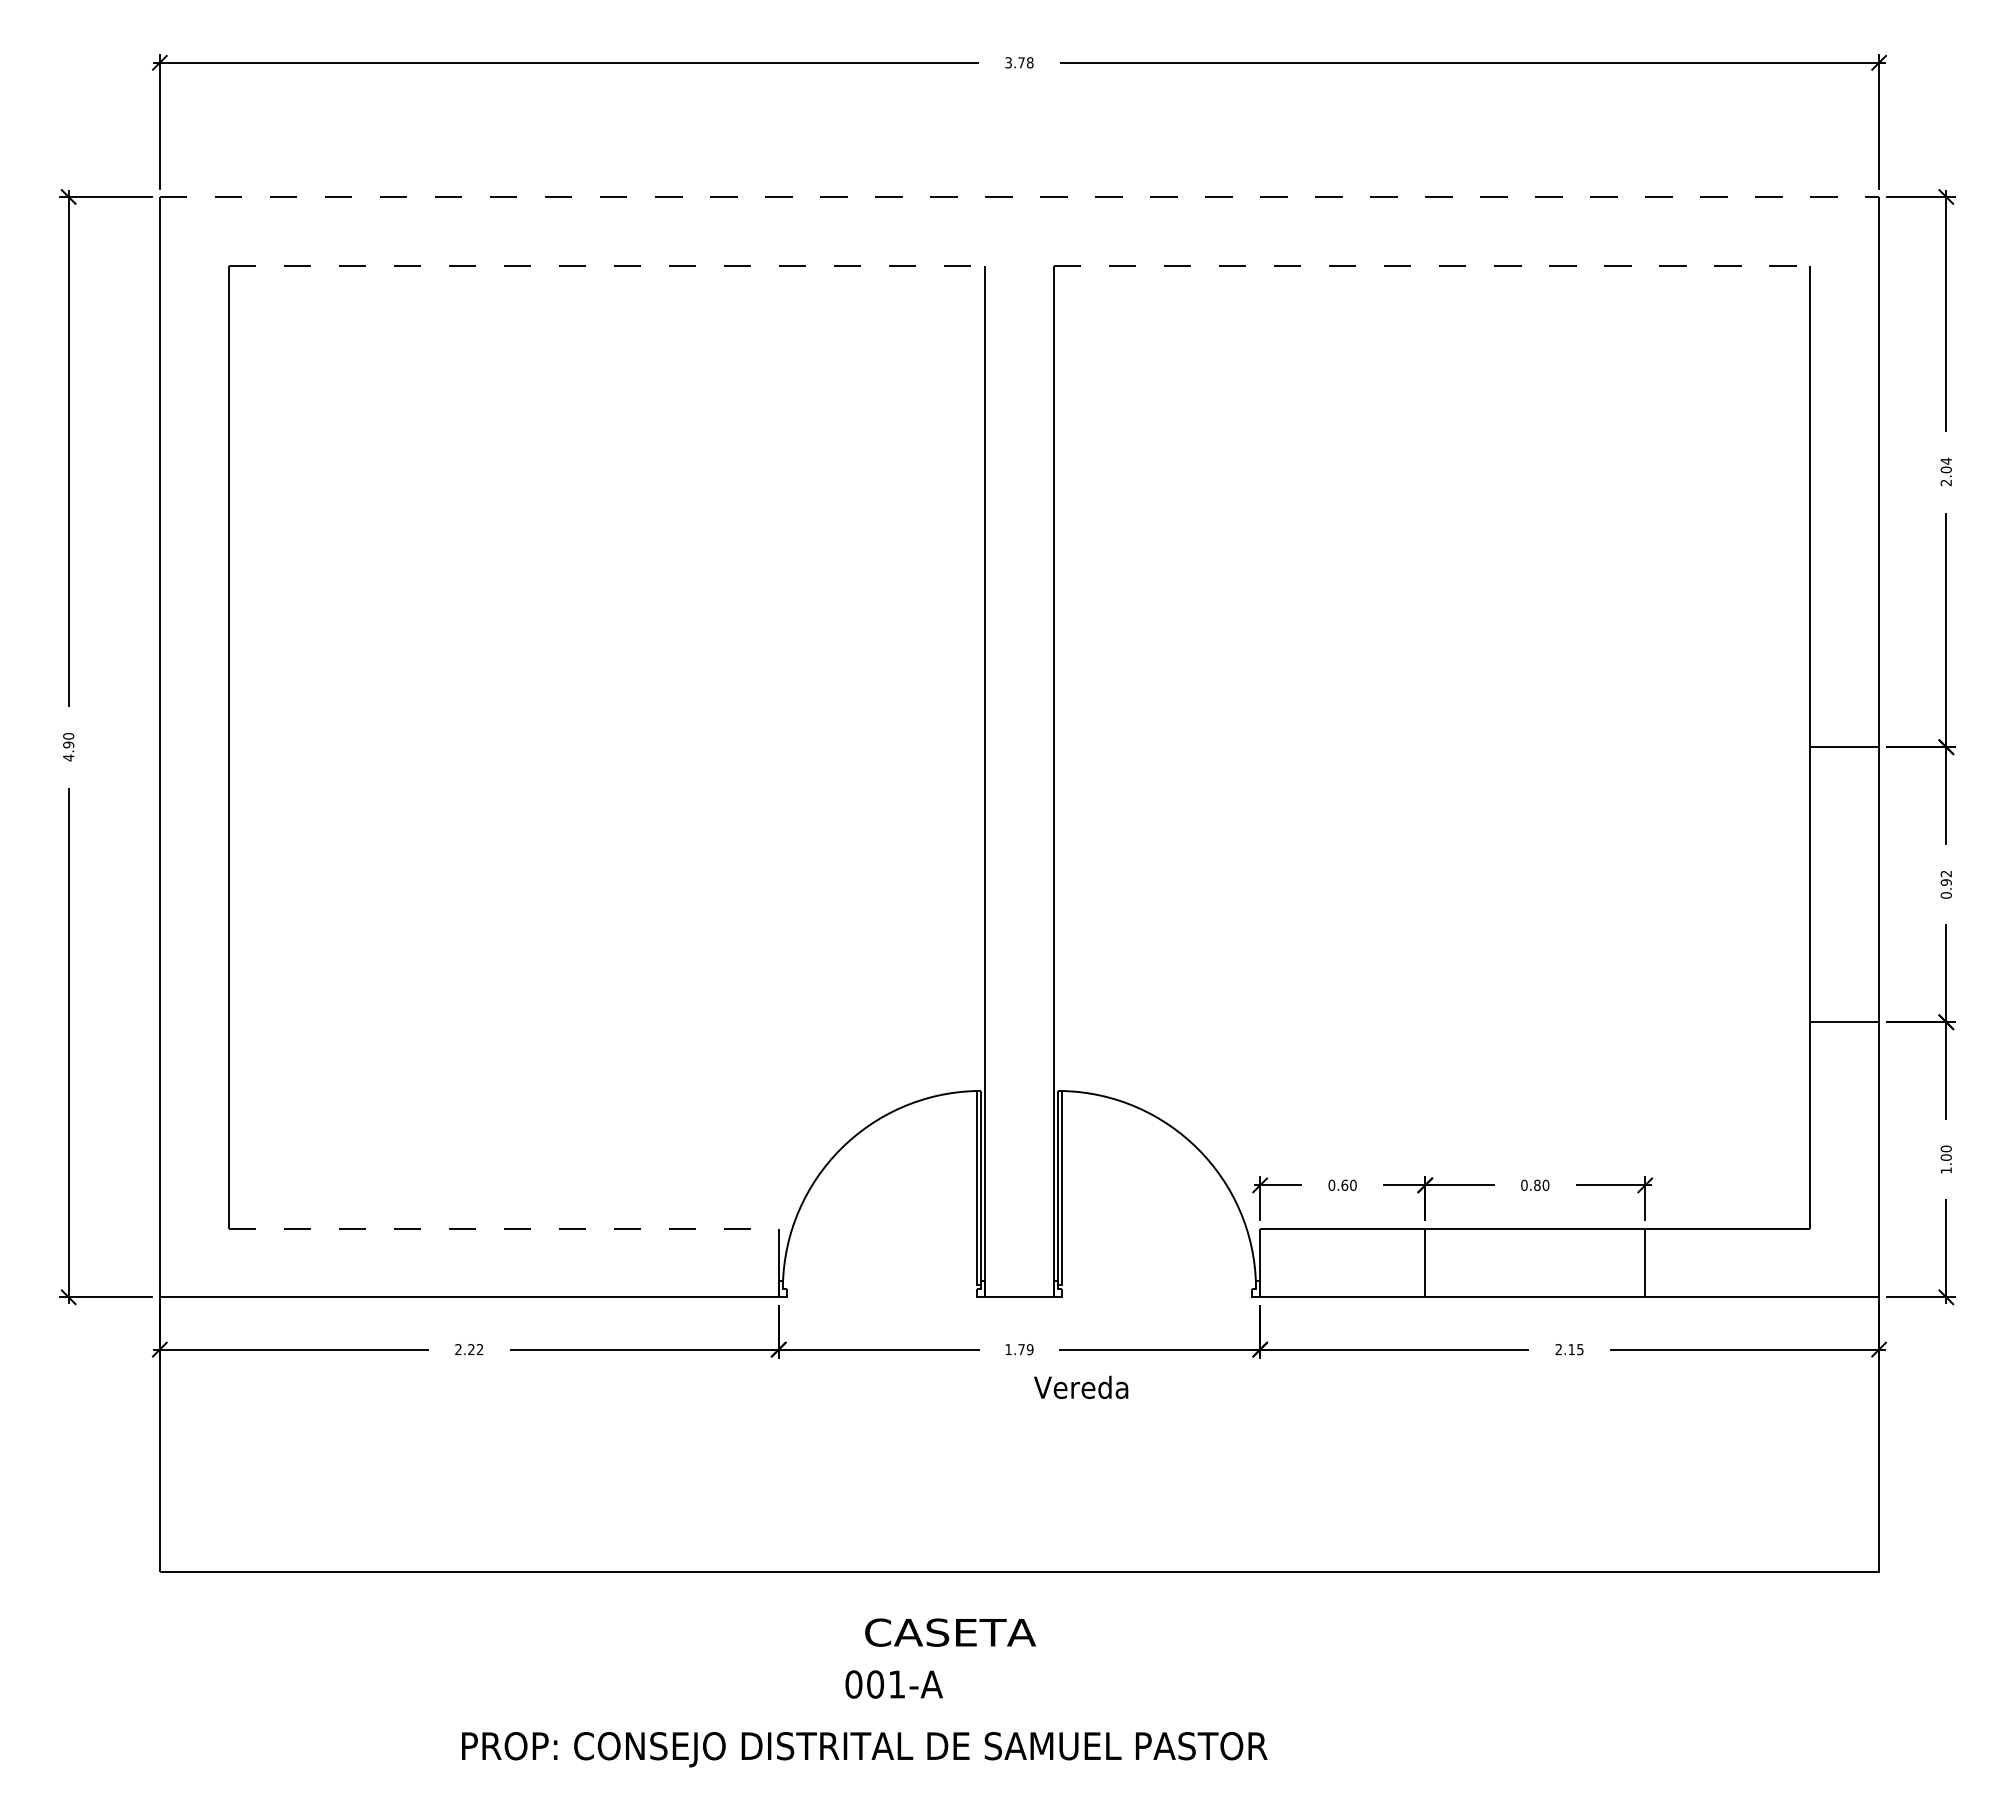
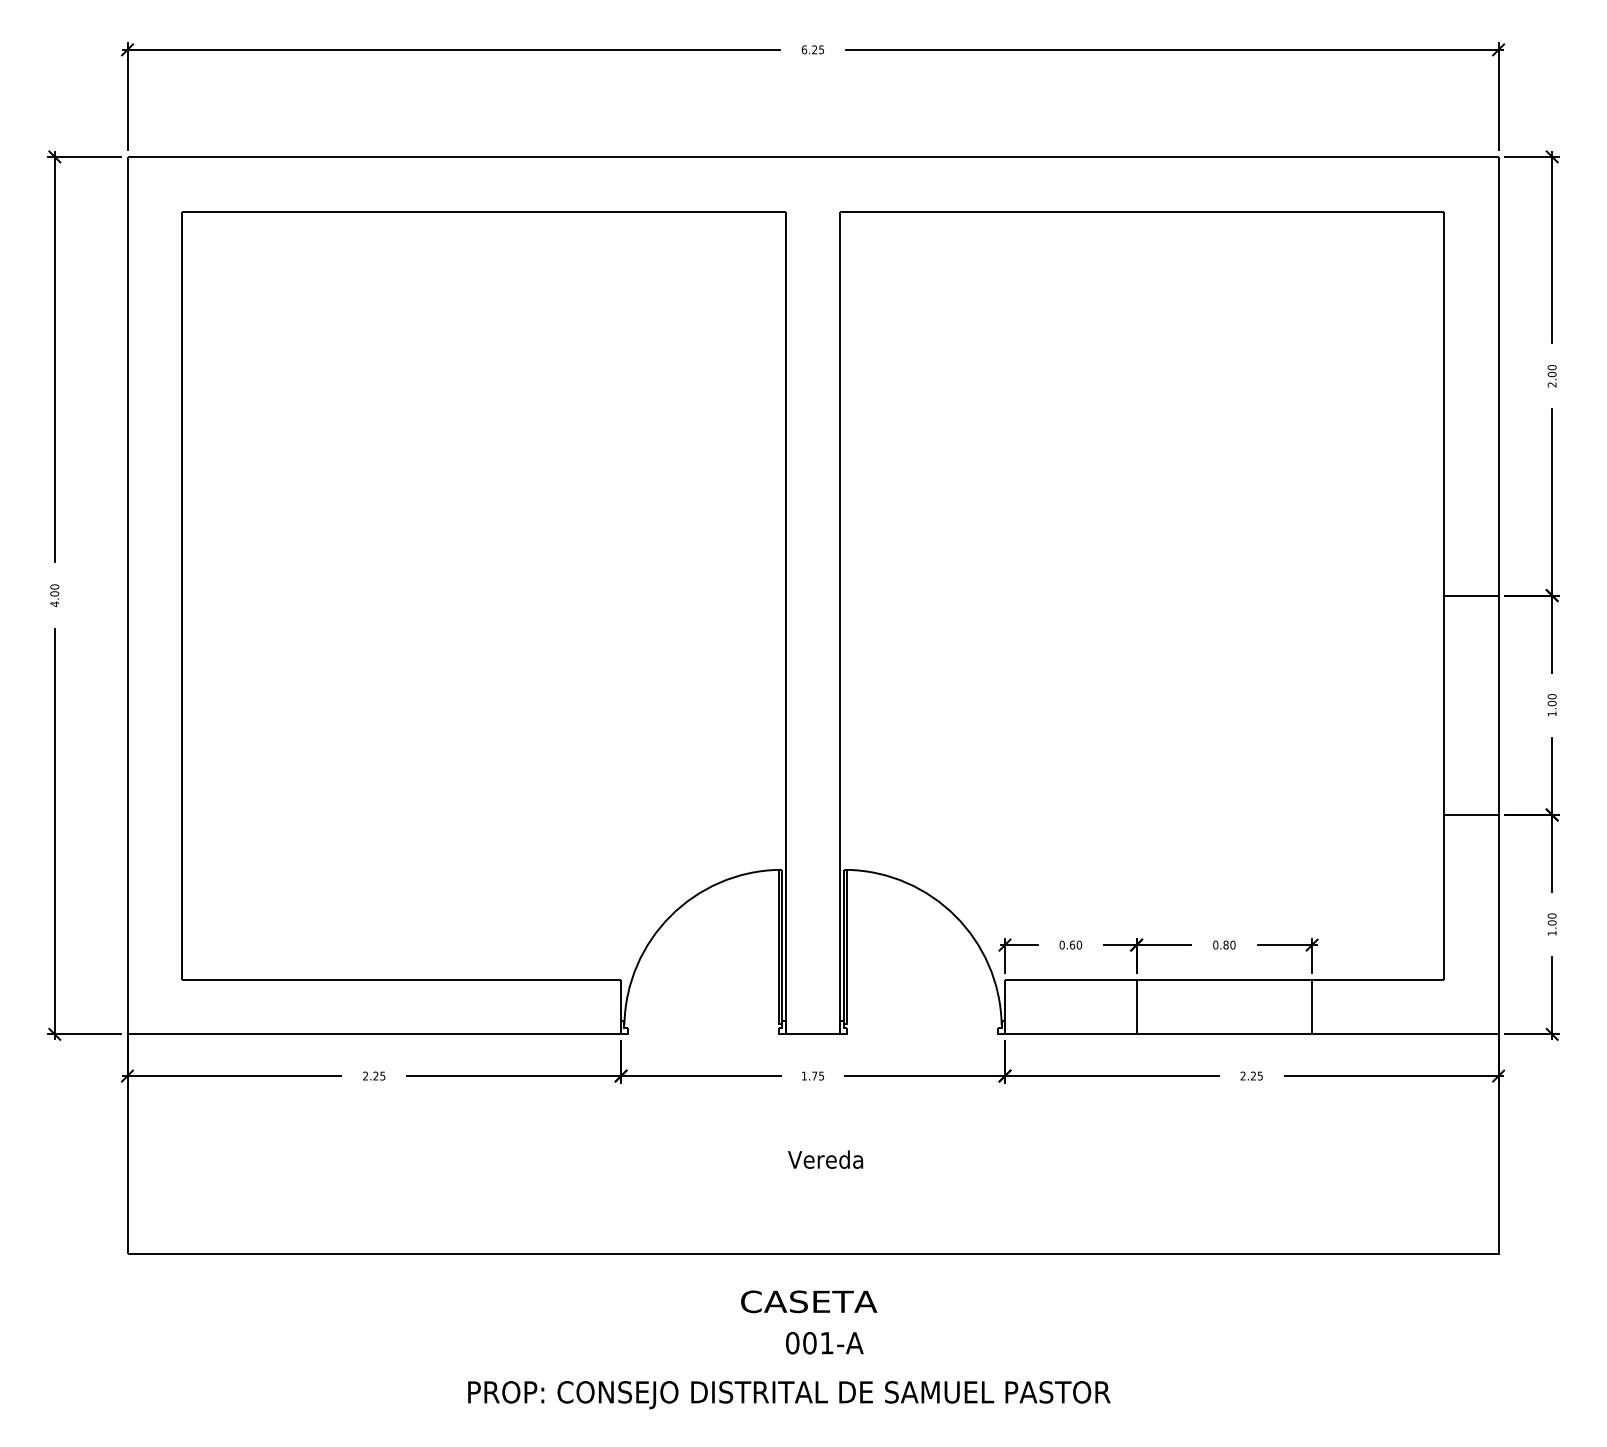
text: (1019, 62) -> (813, 49), 3.78 -> 6.25
line: (1019, 196) -> (813, 156), dashed -> solid
line: (607, 265) -> (484, 211), dashed -> solid
line: (1432, 265) -> (1142, 211), dashed -> solid
text: (1945, 460) -> (1551, 367), 2.04 -> 2.00
text: (68, 744) -> (54, 593), 4.90 -> 4.00
text: (1945, 884) -> (1551, 705), 0.92 -> 1.00
line: (504, 1228) -> (402, 979), dashed -> solid
text: (479, 1349) -> (382, 1075), 2.22 -> 2.25
text: (1029, 1349) -> (821, 1075), 1.79 -> 1.75
text: (1571, 1349) -> (1253, 1075), 2.15 -> 2.25
text: (1081, 1386) -> (825, 1158), moved
text: (950, 1632) -> (809, 1301), moved
text: (893, 1684) -> (824, 1343), moved
text: (864, 1749) -> (789, 1394), moved

